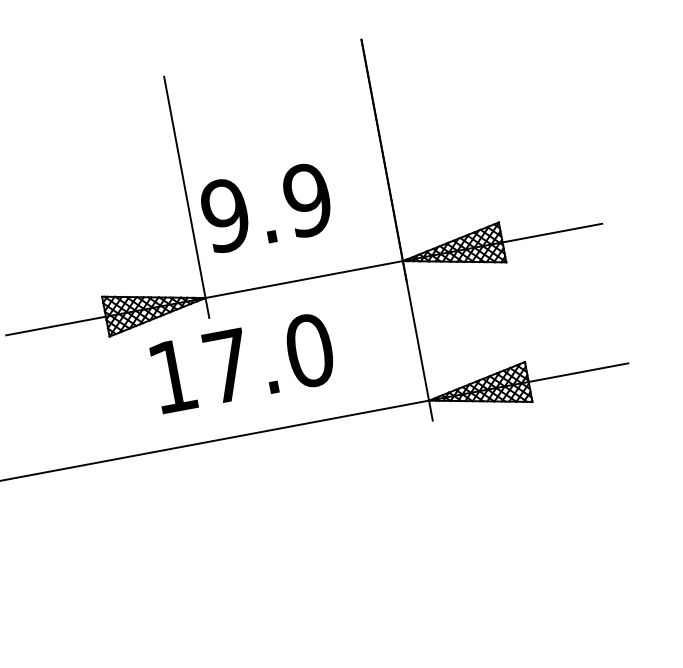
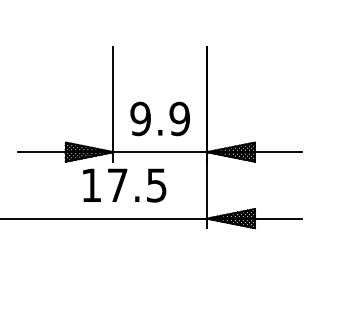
text: (264, 207) -> (159, 118), moved
text: (309, 350) -> (156, 185), 17.0 -> 17.5

